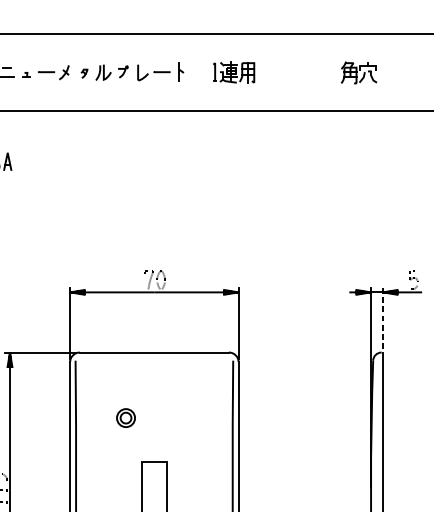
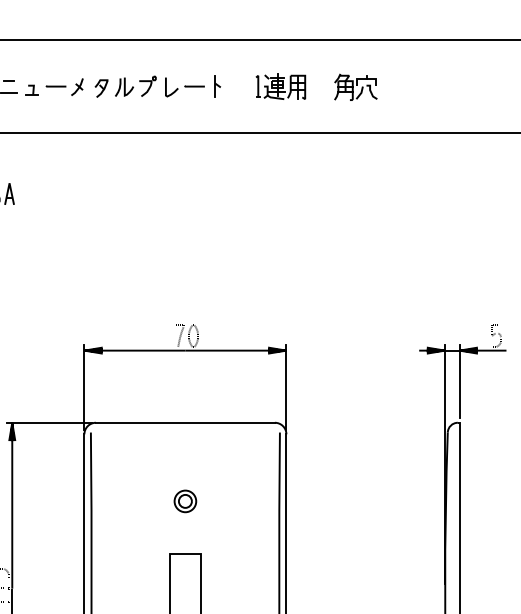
part: (122, 71) -> (147, 85), size x1.43
part: (358, 72) -> (355, 86), moved
part: (84, 73) -> (101, 88), size x1.67
part: (26, 74) -> (31, 89), size x1.67
line: (382, 318) -> (459, 381), dashed -> solid
part: (126, 418) -> (185, 501), moved

